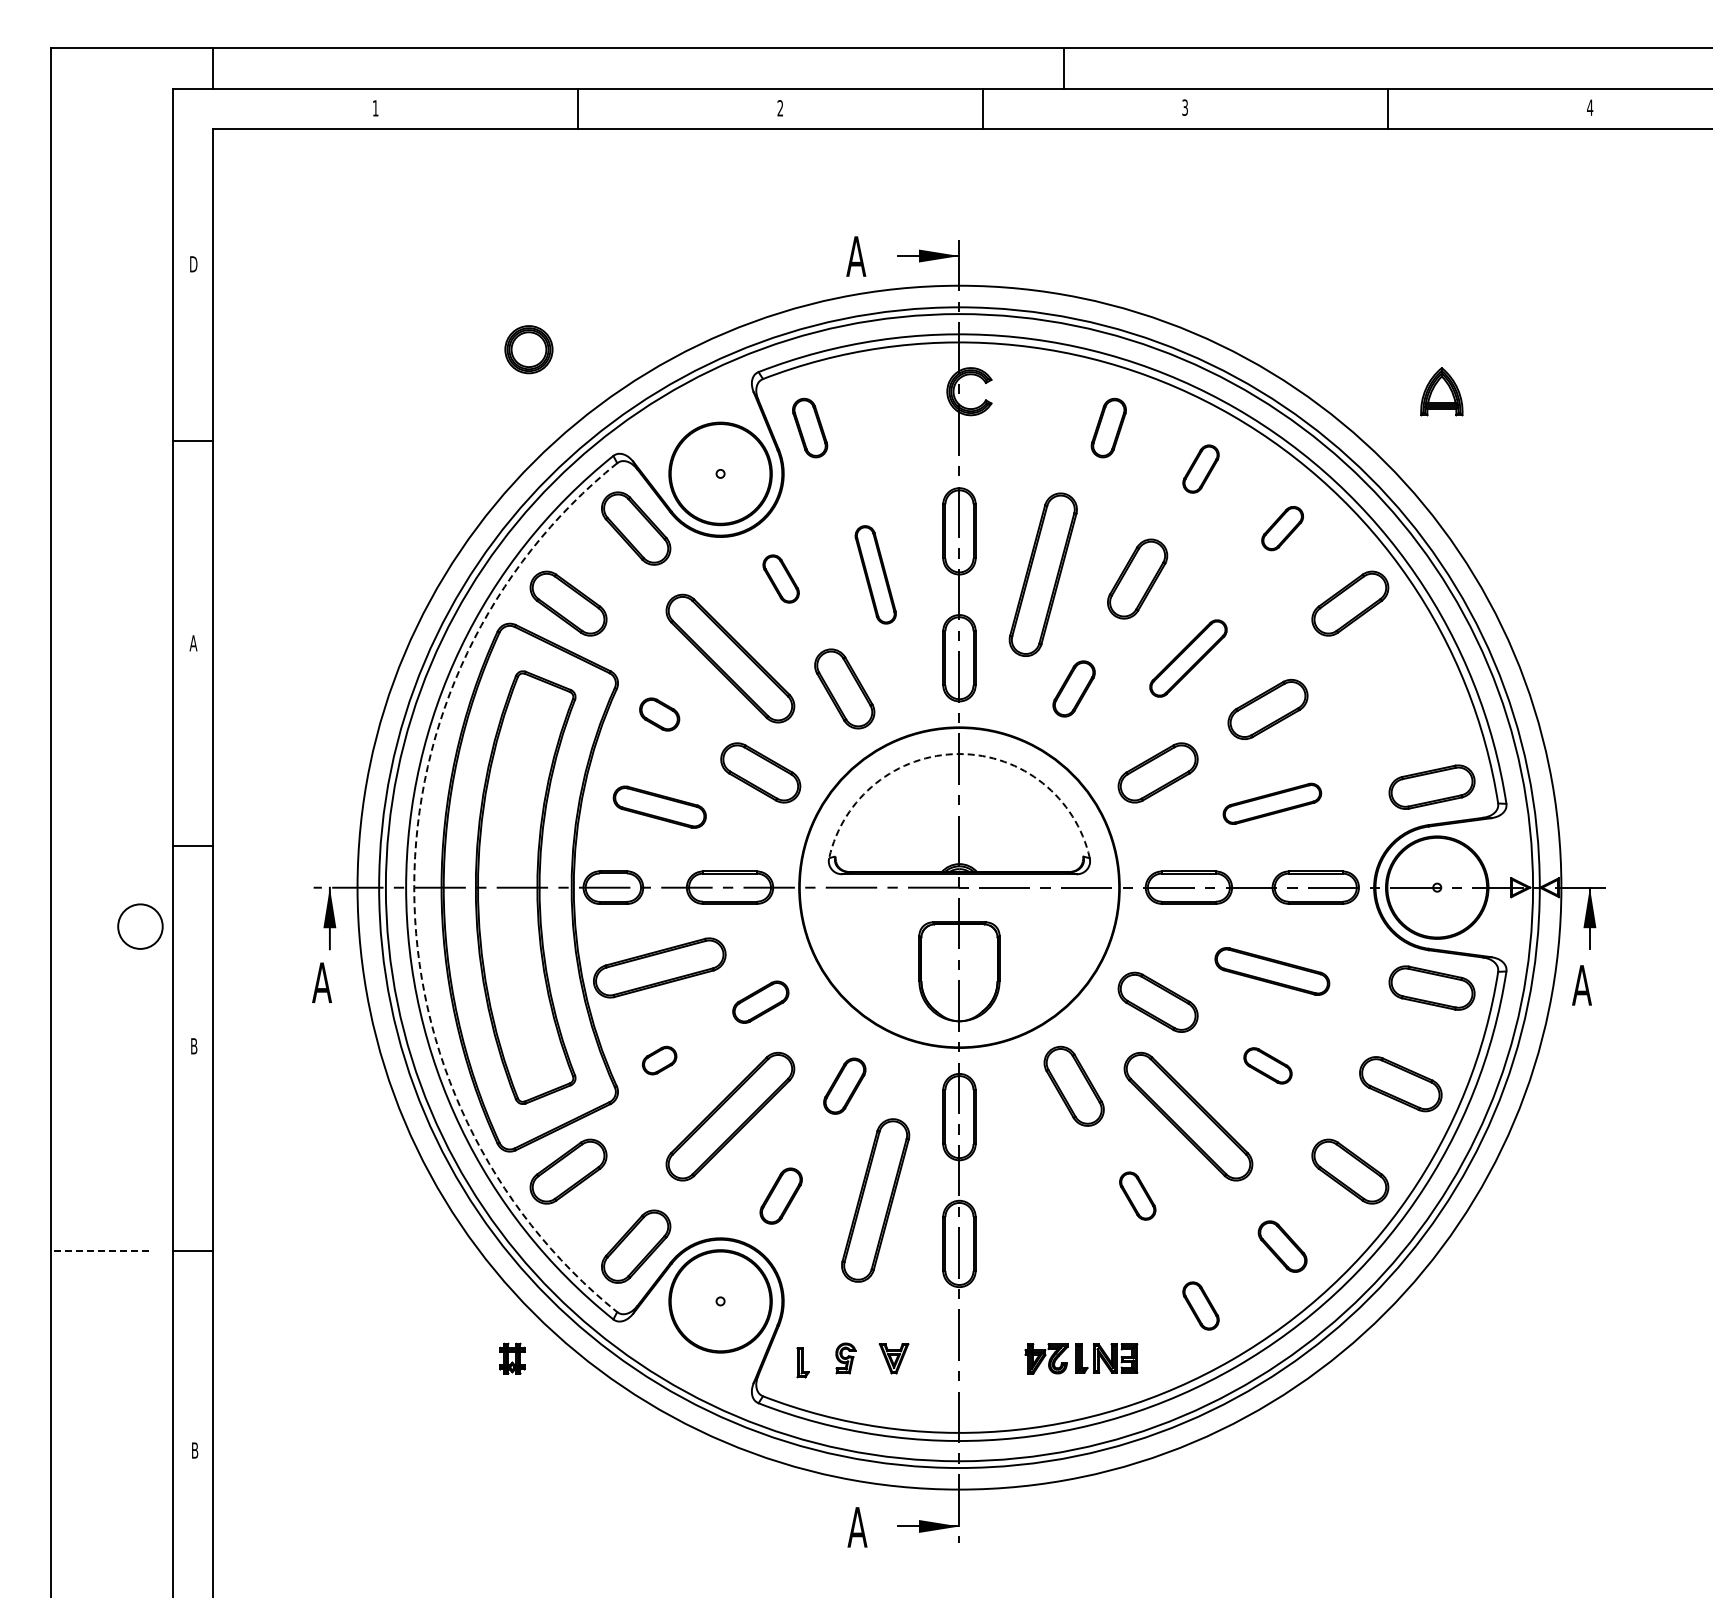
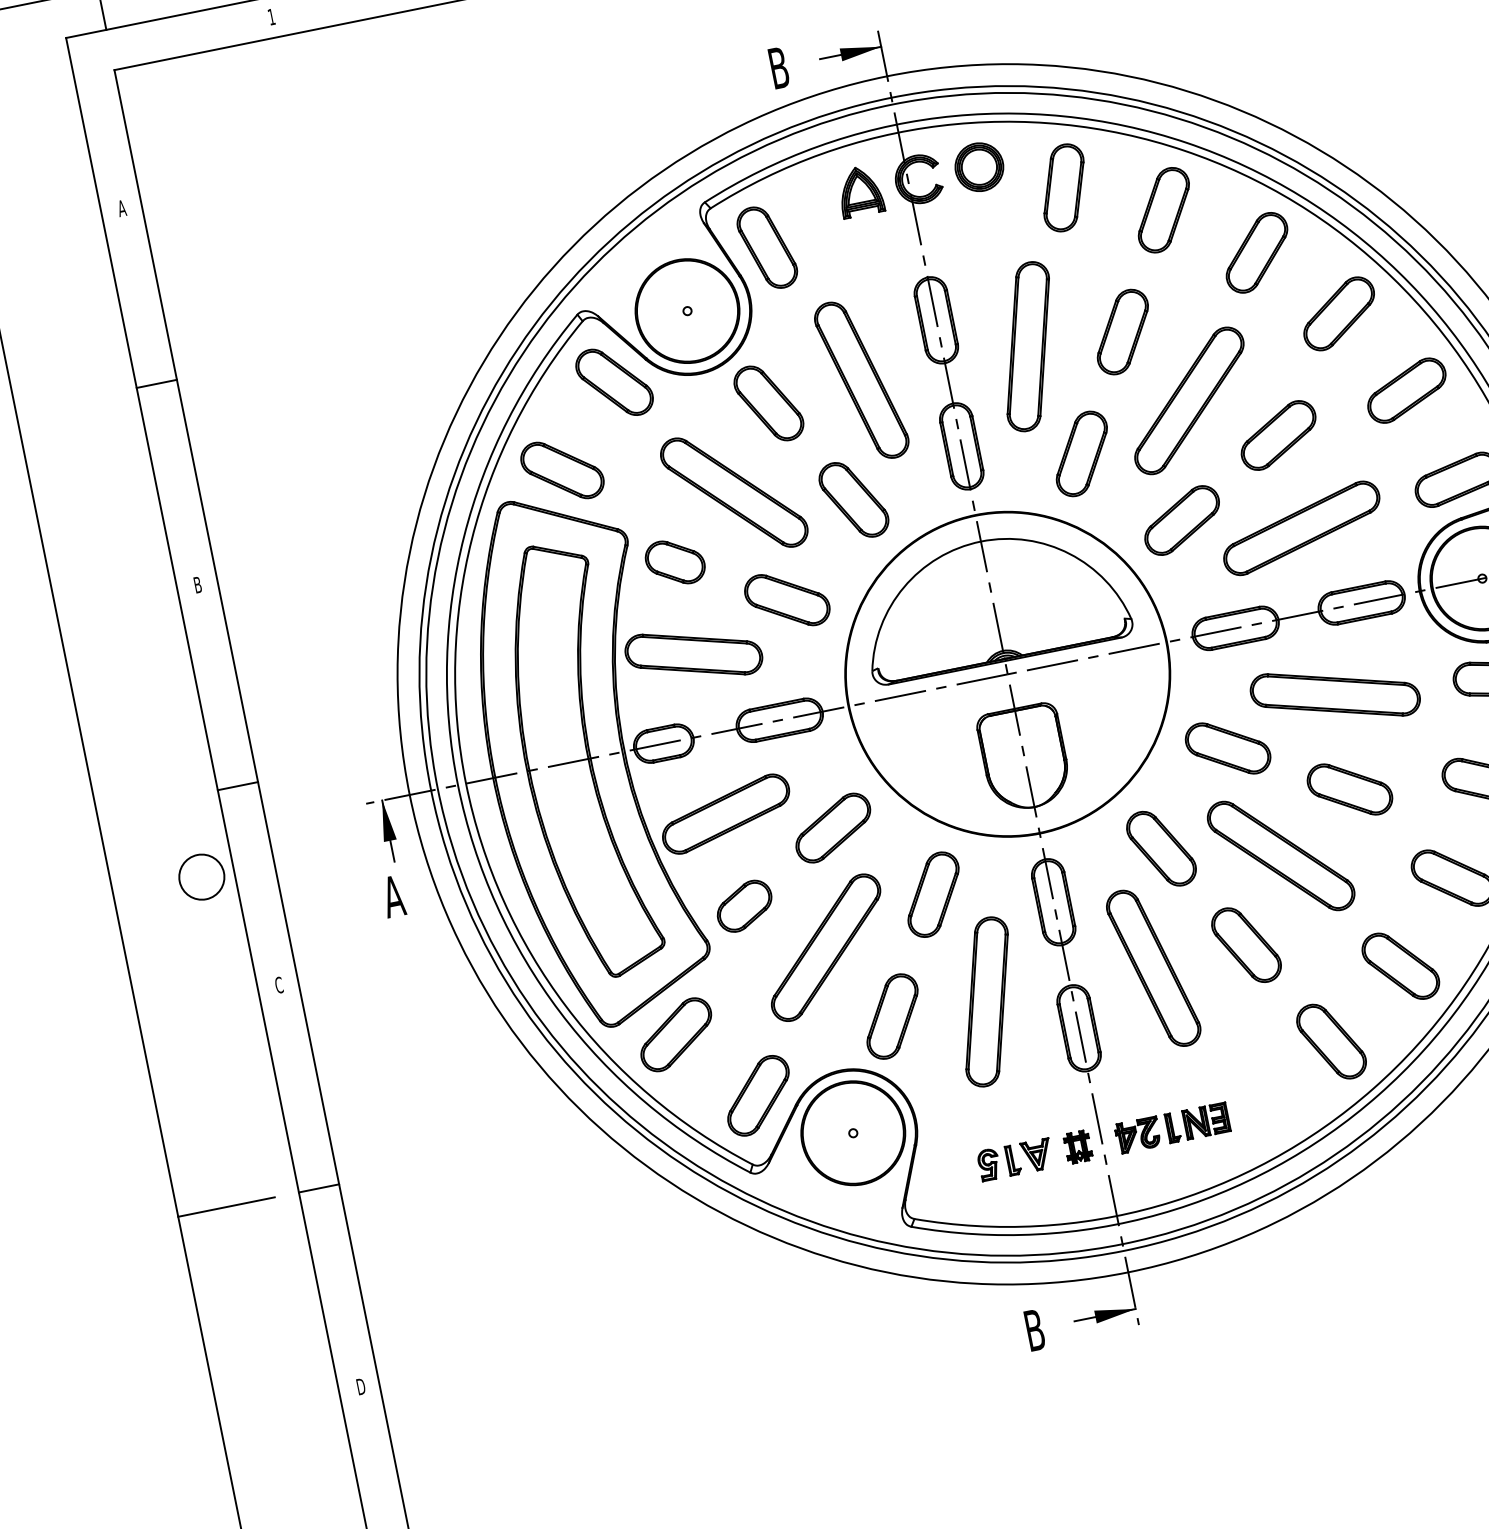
text: (856, 256) -> (778, 67), A -> B
text: (193, 264) -> (121, 208), D -> A
part: (528, 349) -> (978, 167), moved
part: (1441, 391) -> (859, 191), moved
part: (809, 427) -> (766, 247), size x1.43
part: (1108, 427) -> (1063, 187), size x1.43
part: (1200, 468) -> (1163, 209), size x1.67
part: (1282, 528) -> (1256, 252), size x1.67
part: (875, 574) -> (861, 380), size x1.67
part: (780, 578) -> (767, 403), size x1.67
text: (193, 643) -> (197, 585), A -> B
part: (1188, 658) -> (1189, 400), size x1.67
part: (1073, 688) -> (1081, 453), size x1.43
part: (1400, 691) -> (1406, 391), added
part: (659, 714) -> (675, 562), size x1.43
arc: (959, 754) -> (981, 542), dashed -> solid
part: (1272, 803) -> (1301, 528), size x1.67
part: (659, 806) -> (693, 653), size x1.43
arc: (414, 887) -> (466, 783), dashed -> solid
part: (1272, 971) -> (1335, 694), size x1.43
part: (760, 1001) -> (832, 827), size x1.43
text: (193, 1046) -> (278, 985), B -> C
part: (659, 1060) -> (744, 906), size x1.67
part: (1267, 1065) -> (1349, 789), size x1.67
part: (844, 1085) -> (933, 893), size x1.43
part: (780, 1195) -> (891, 1016), size x1.43
part: (1137, 1195) -> (1246, 944), size x1.67
part: (1042, 1200) -> (1152, 968), added
part: (1282, 1246) -> (1400, 966), size x1.43
line: (99, 1250) -> (226, 1207), dashed -> solid
part: (1200, 1305) -> (1330, 1041), size x1.67
part: (512, 1358) -> (1078, 1146), moved
part: (1081, 1358) -> (1172, 1127), moved
part: (802, 1362) -> (1012, 1160), moved
text: (194, 1450) -> (360, 1386), B -> D
text: (857, 1527) -> (1034, 1330), A -> B

